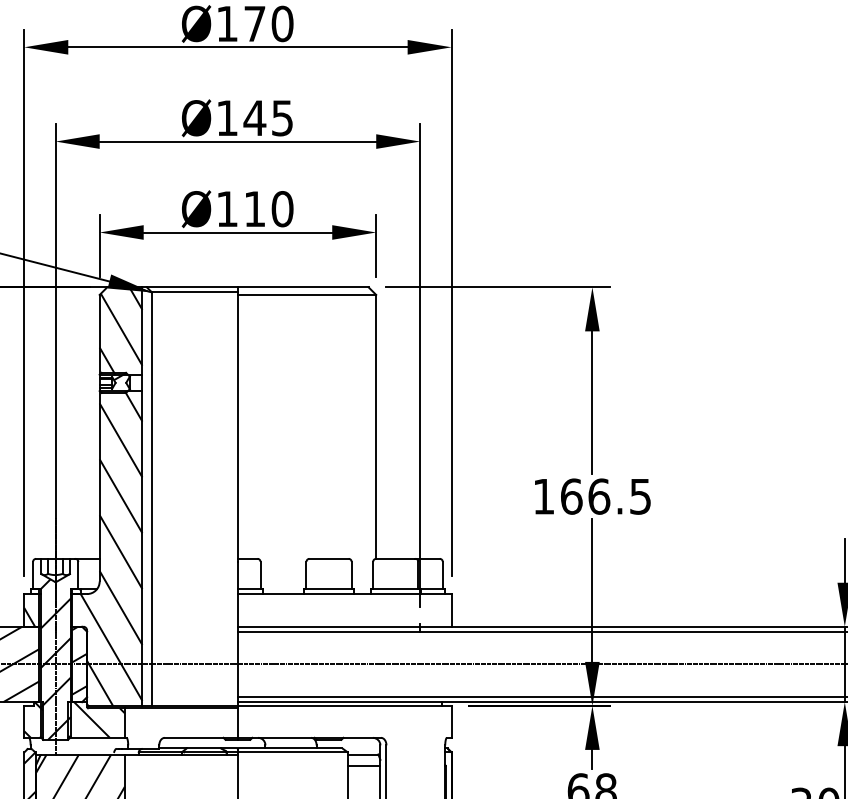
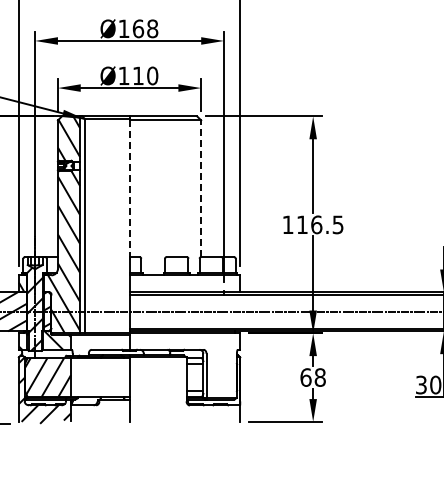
text: (268, 117) -> (145, 28), Ø145 -> Ø168
line: (376, 426) -> (201, 188), solid -> dashed
line: (237, 428) -> (129, 189), solid -> dashed
text: (571, 495) -> (302, 224), 166.5 -> 116.5

